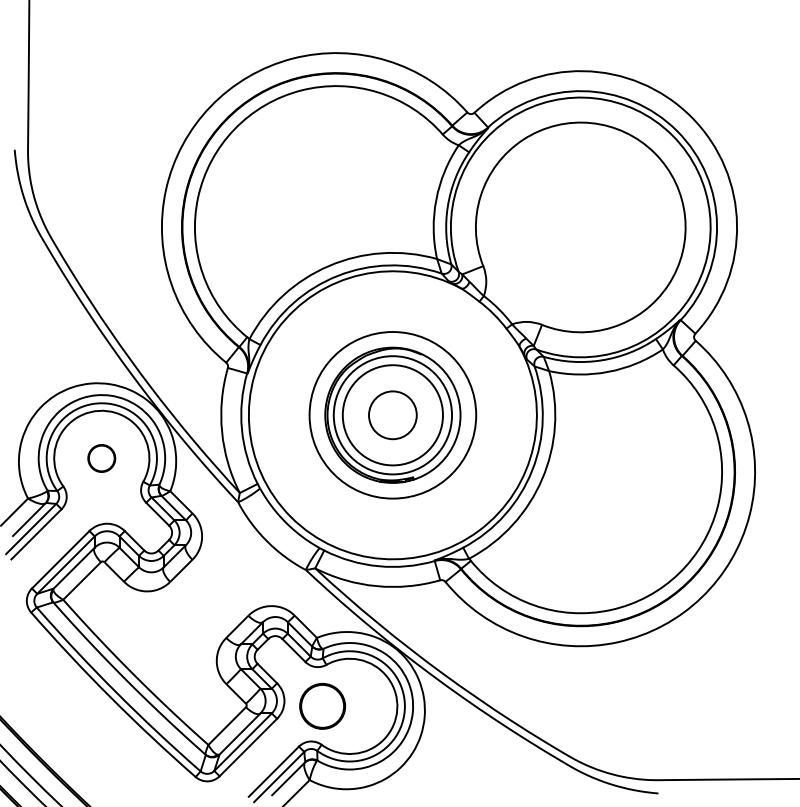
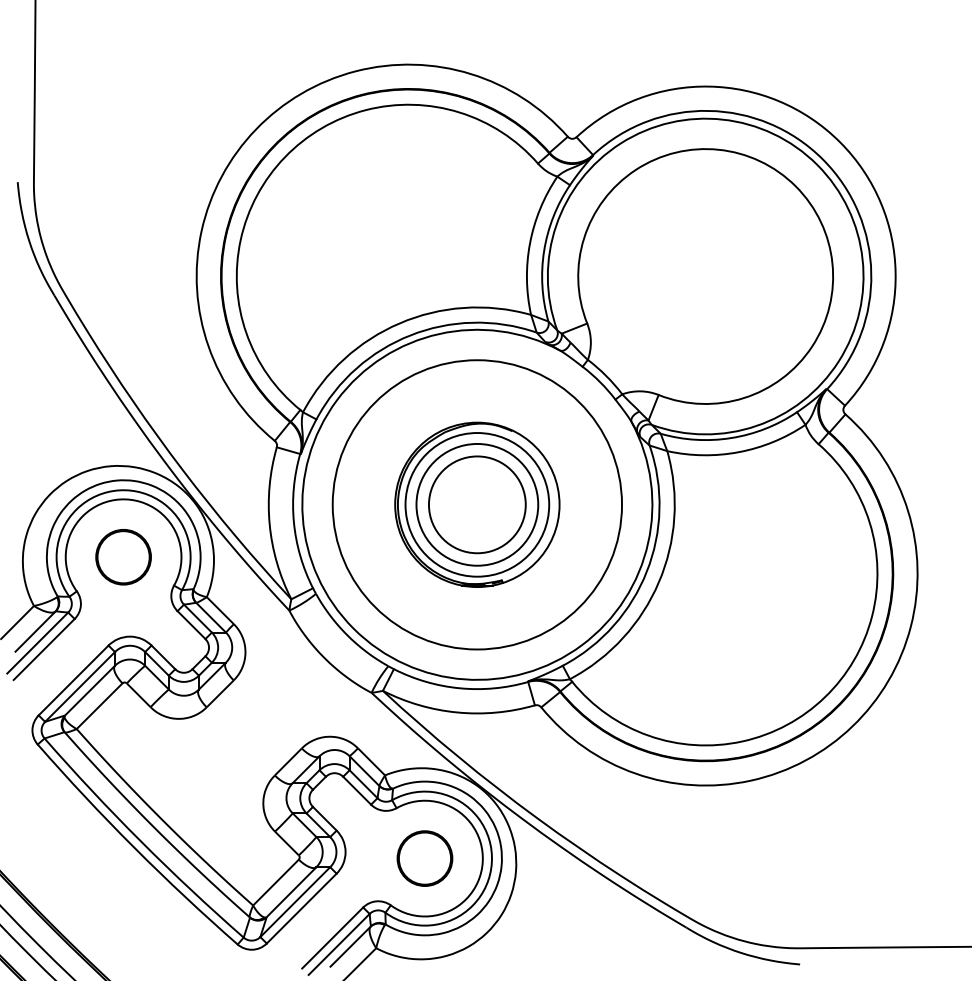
circle: (392, 415) -> (476, 504), size x1.67
circle: (393, 415) -> (477, 504), size x1.43
circle: (101, 458) -> (123, 557), size x1.67
part: (322, 706) -> (424, 858), moved

